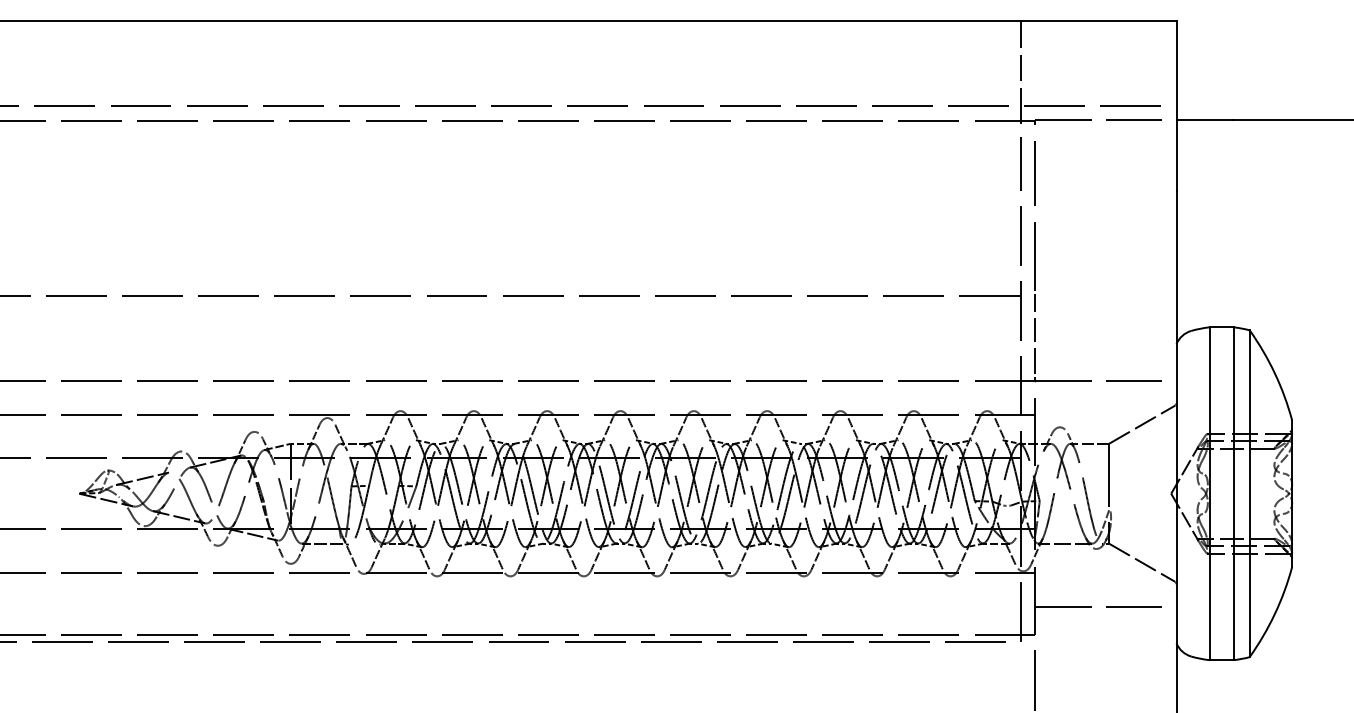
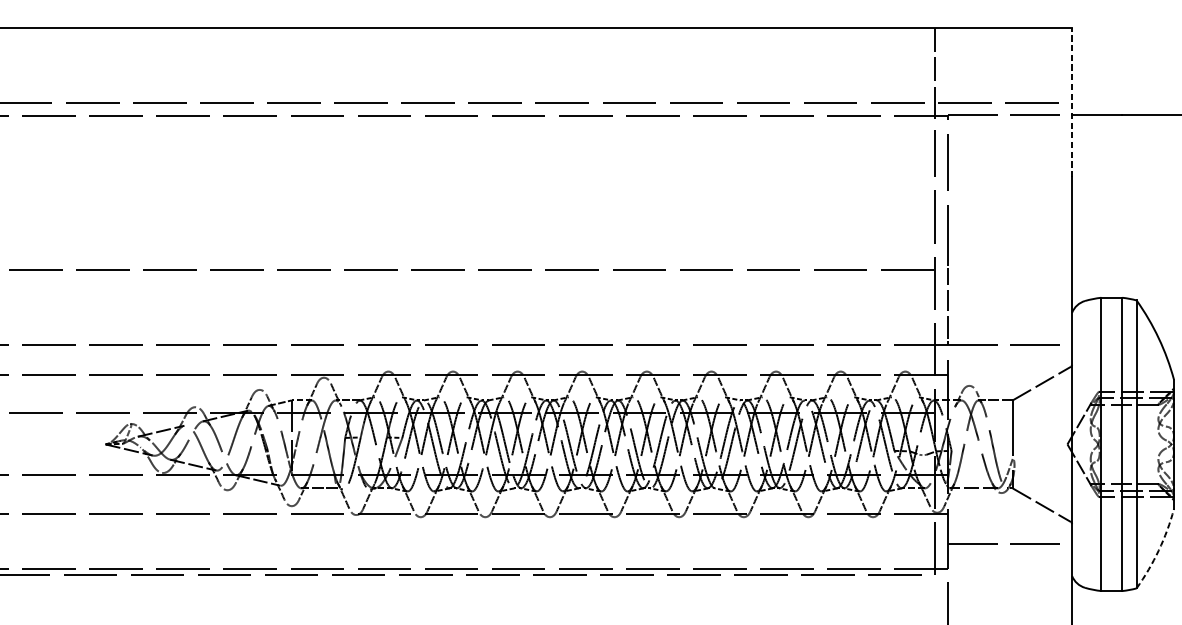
line: (1176, 105) -> (1072, 102), solid -> dashed
arc: (1274, 613) -> (1158, 549), solid -> dashed

